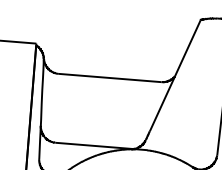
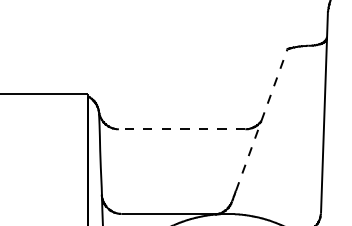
line: (175, 75) -> (261, 119), solid -> dashed
line: (109, 78) -> (181, 129), solid -> dashed

